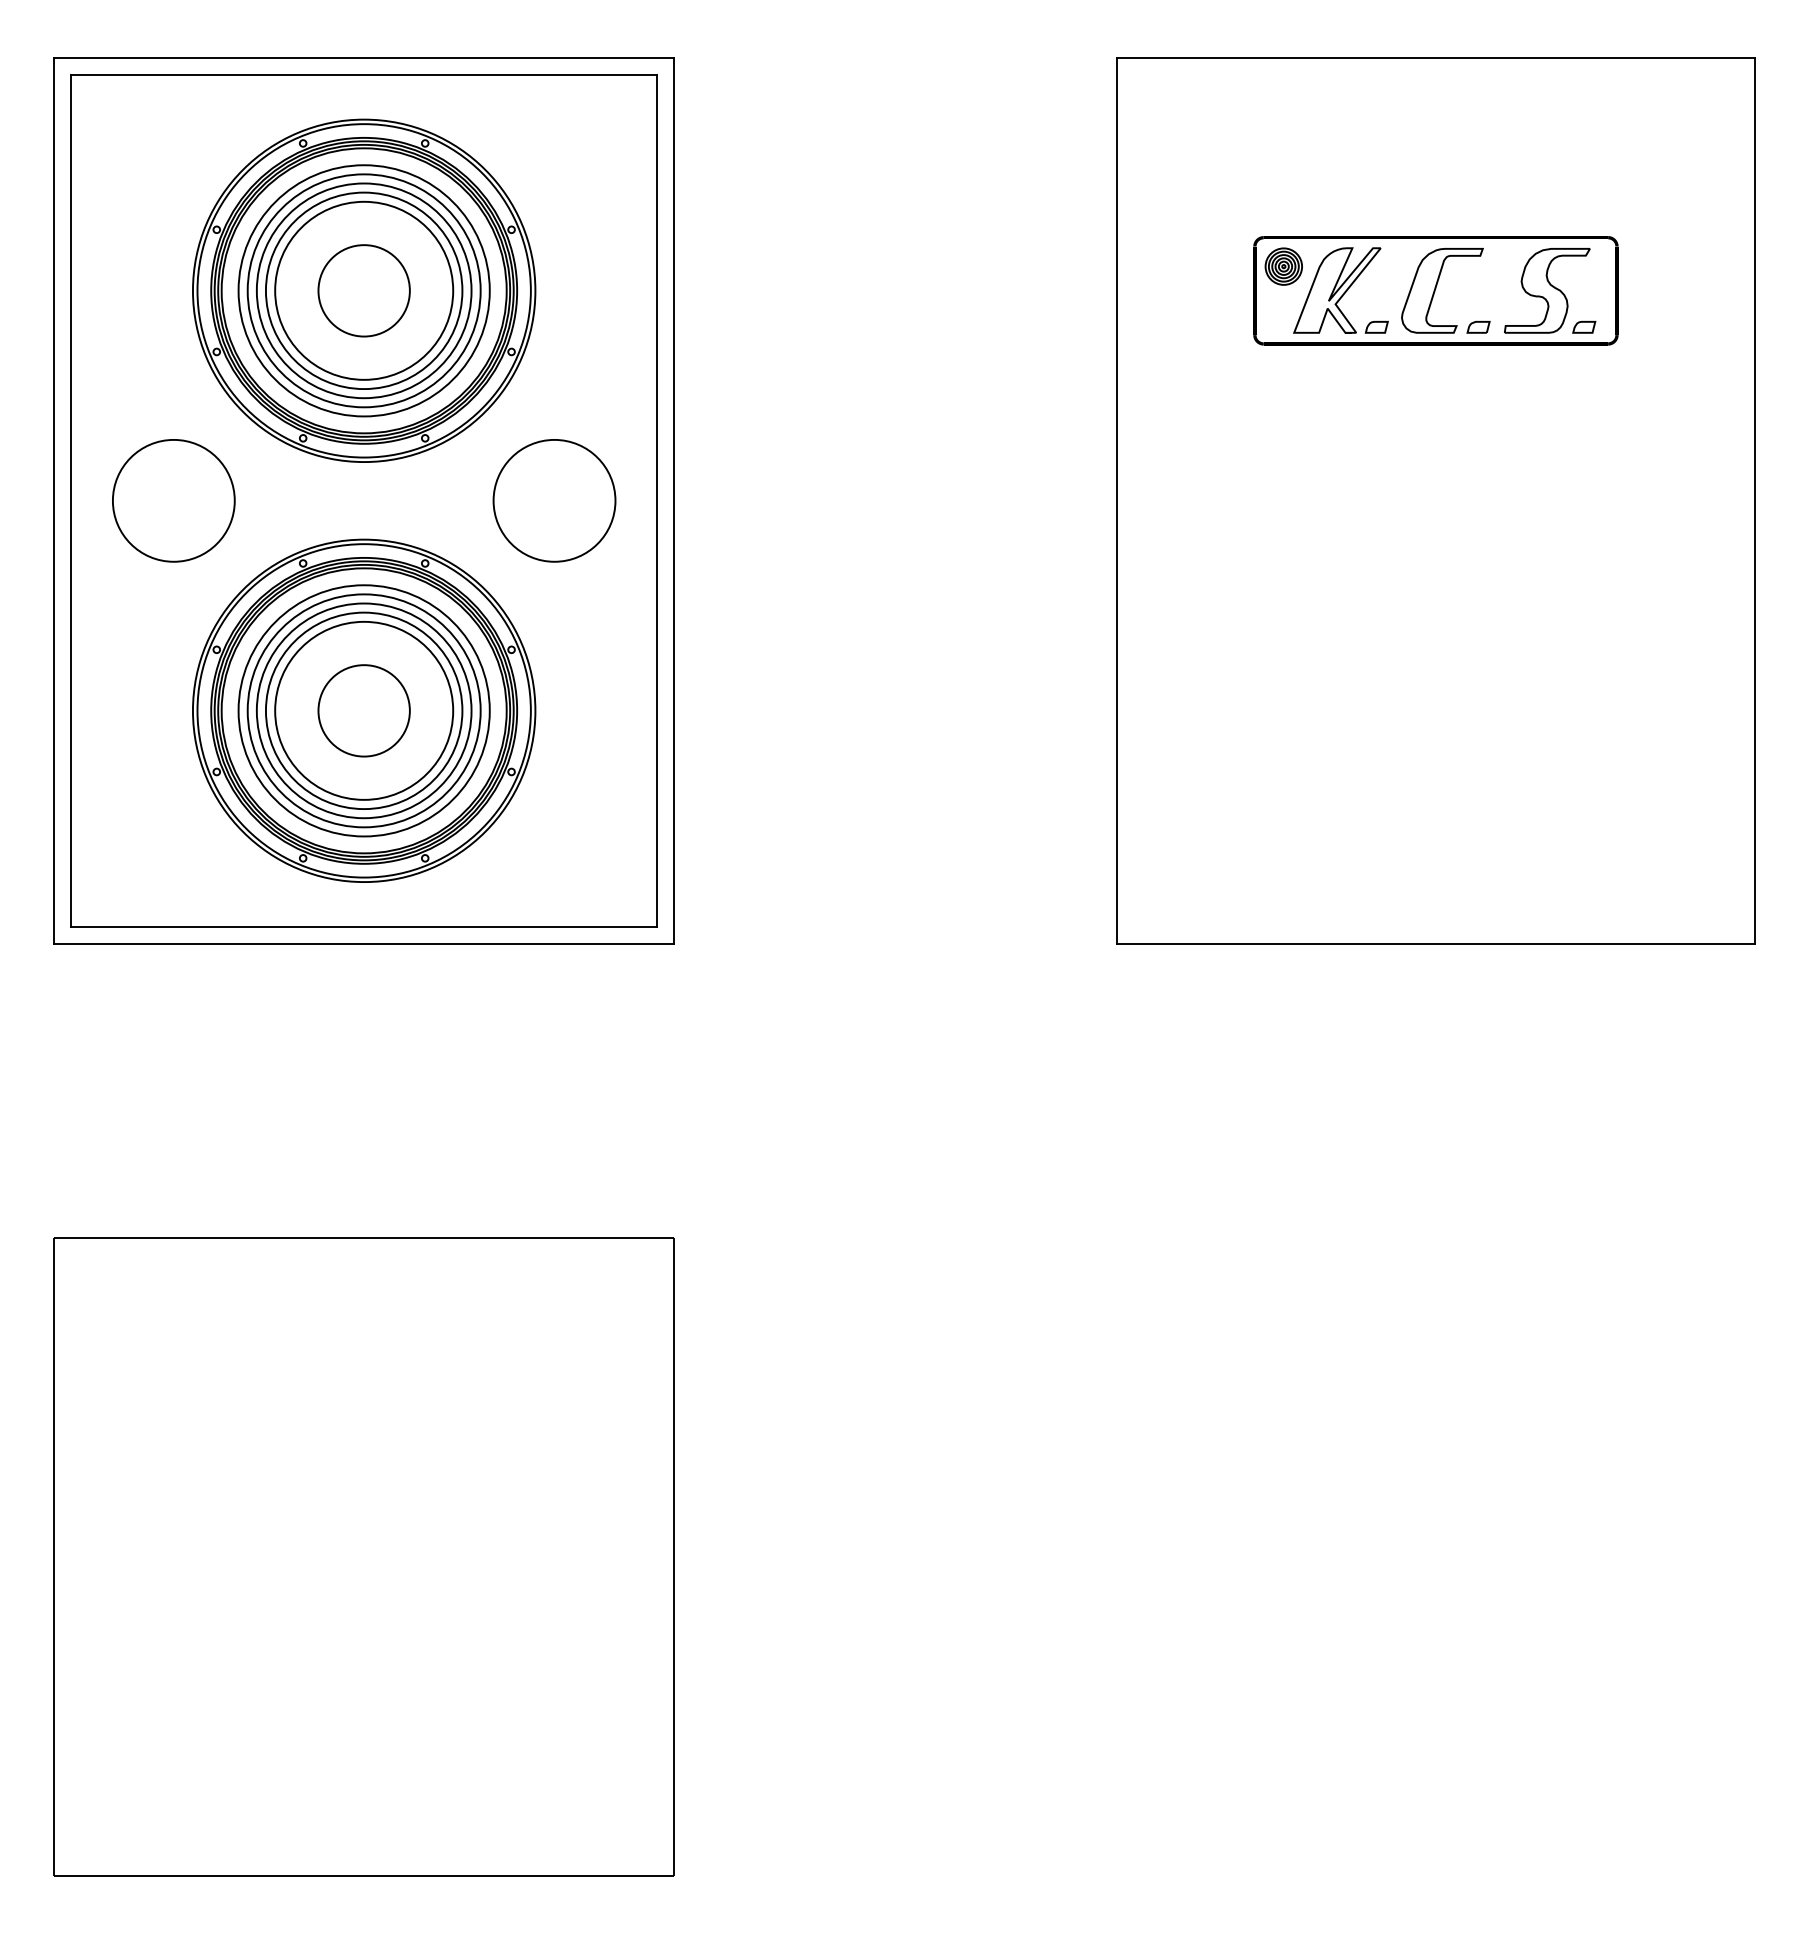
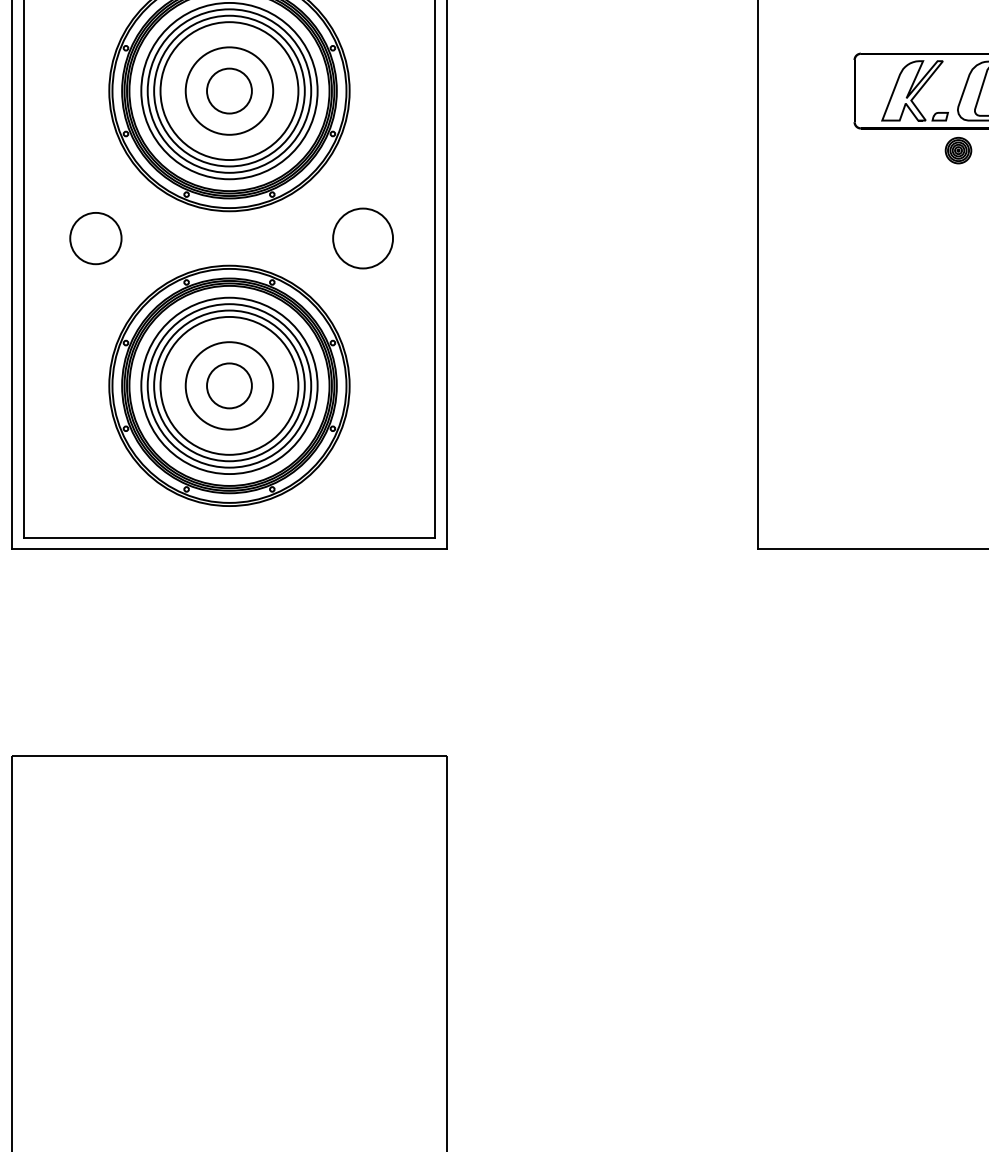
part: (1283, 266) -> (958, 150), moved
circle: (363, 290) -> (228, 90), size x0.7
circle: (364, 290) -> (229, 90), size x0.7
circle: (173, 500) -> (95, 238), size x0.6
circle: (554, 500) -> (363, 238), size x0.7
circle: (363, 710) -> (228, 385), size x0.7
circle: (364, 710) -> (229, 385), size x0.7

